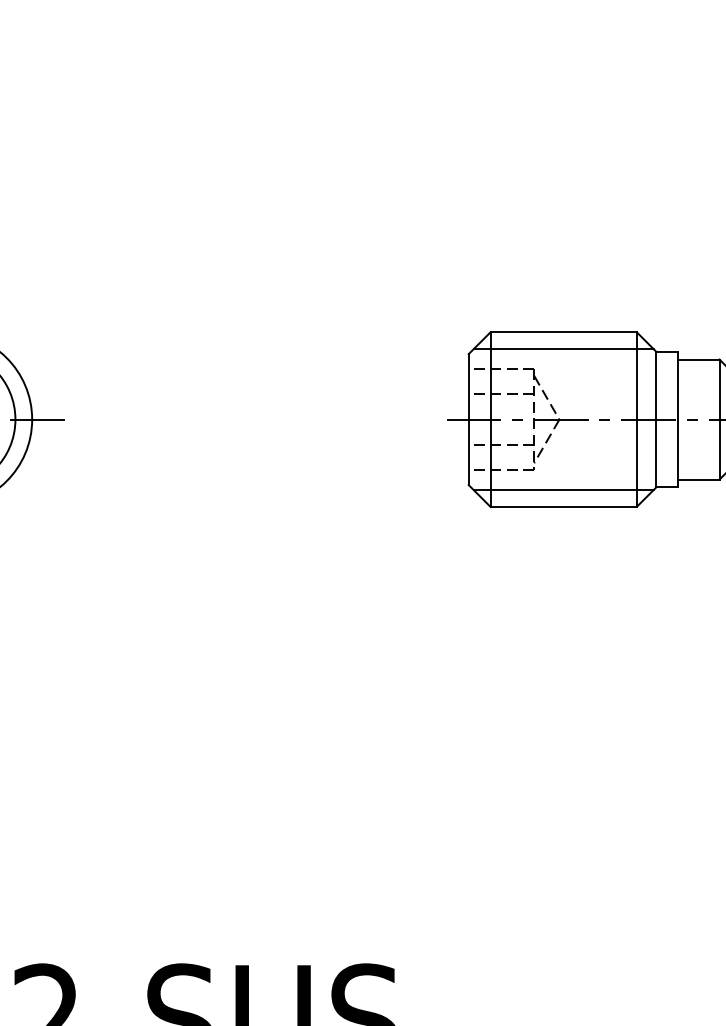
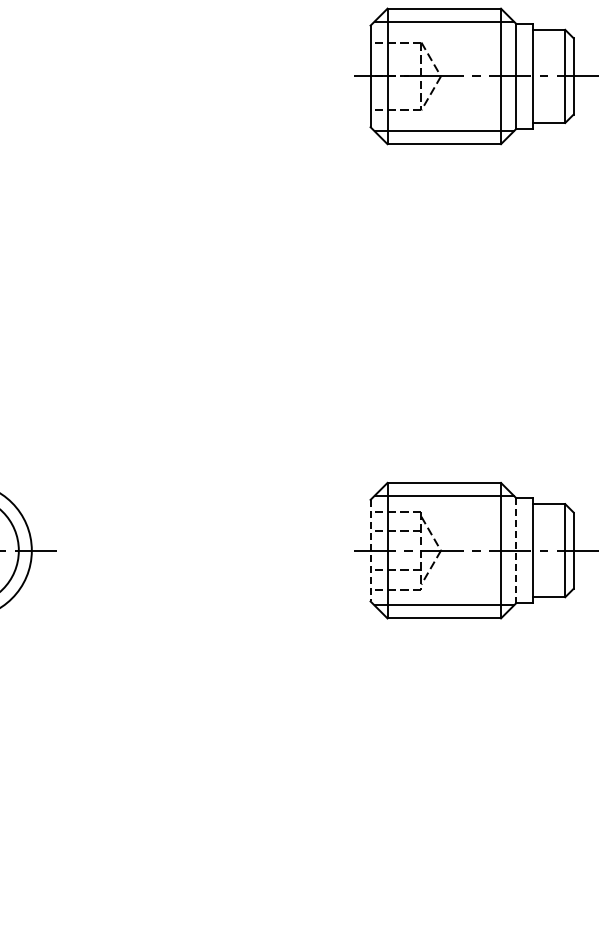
line: (468, 419) -> (370, 550), solid -> dashed
line: (656, 419) -> (516, 550), solid -> dashed

